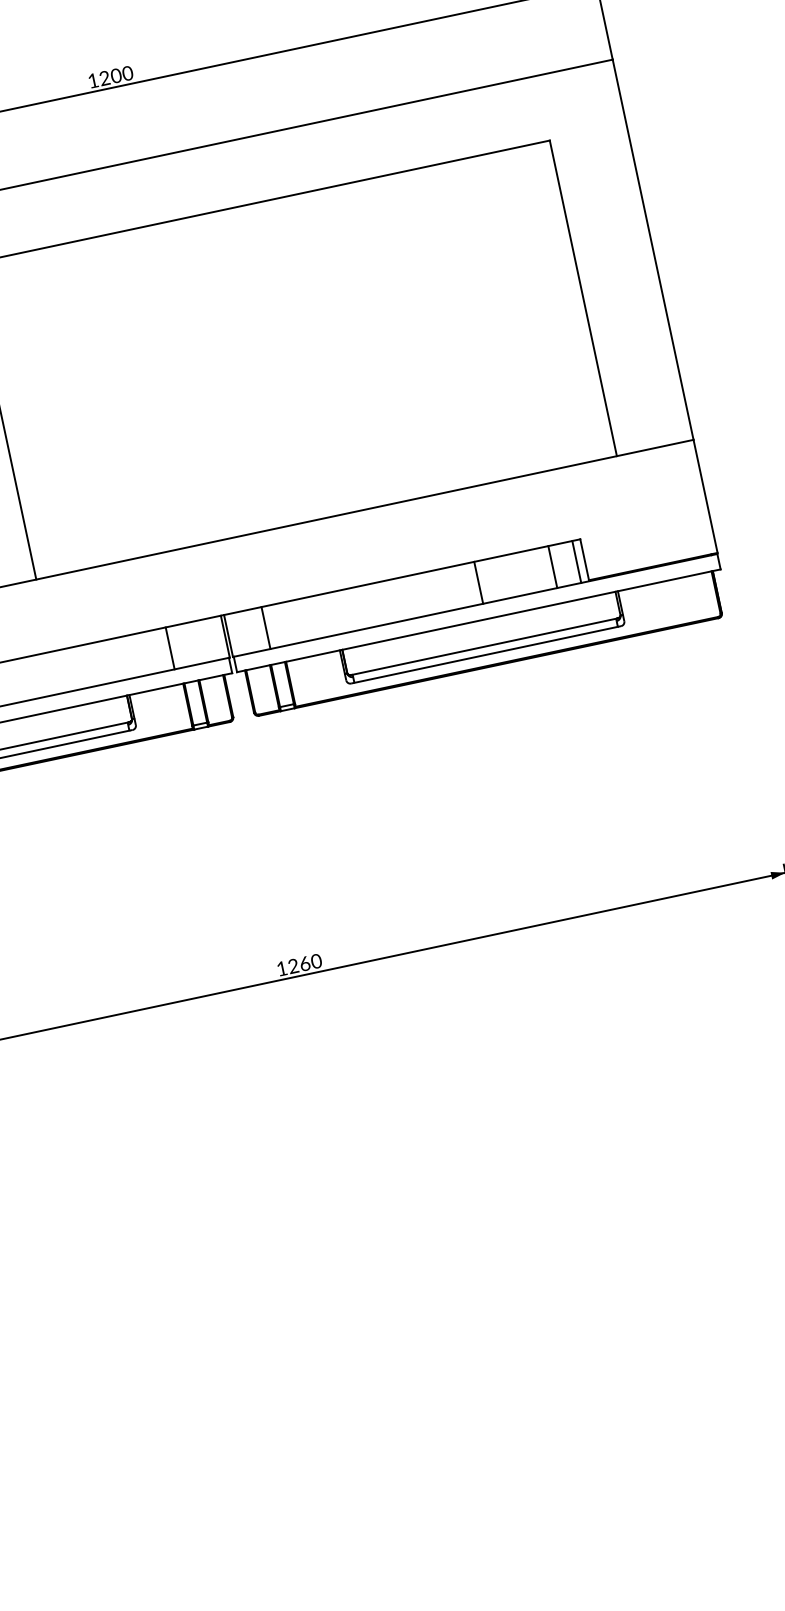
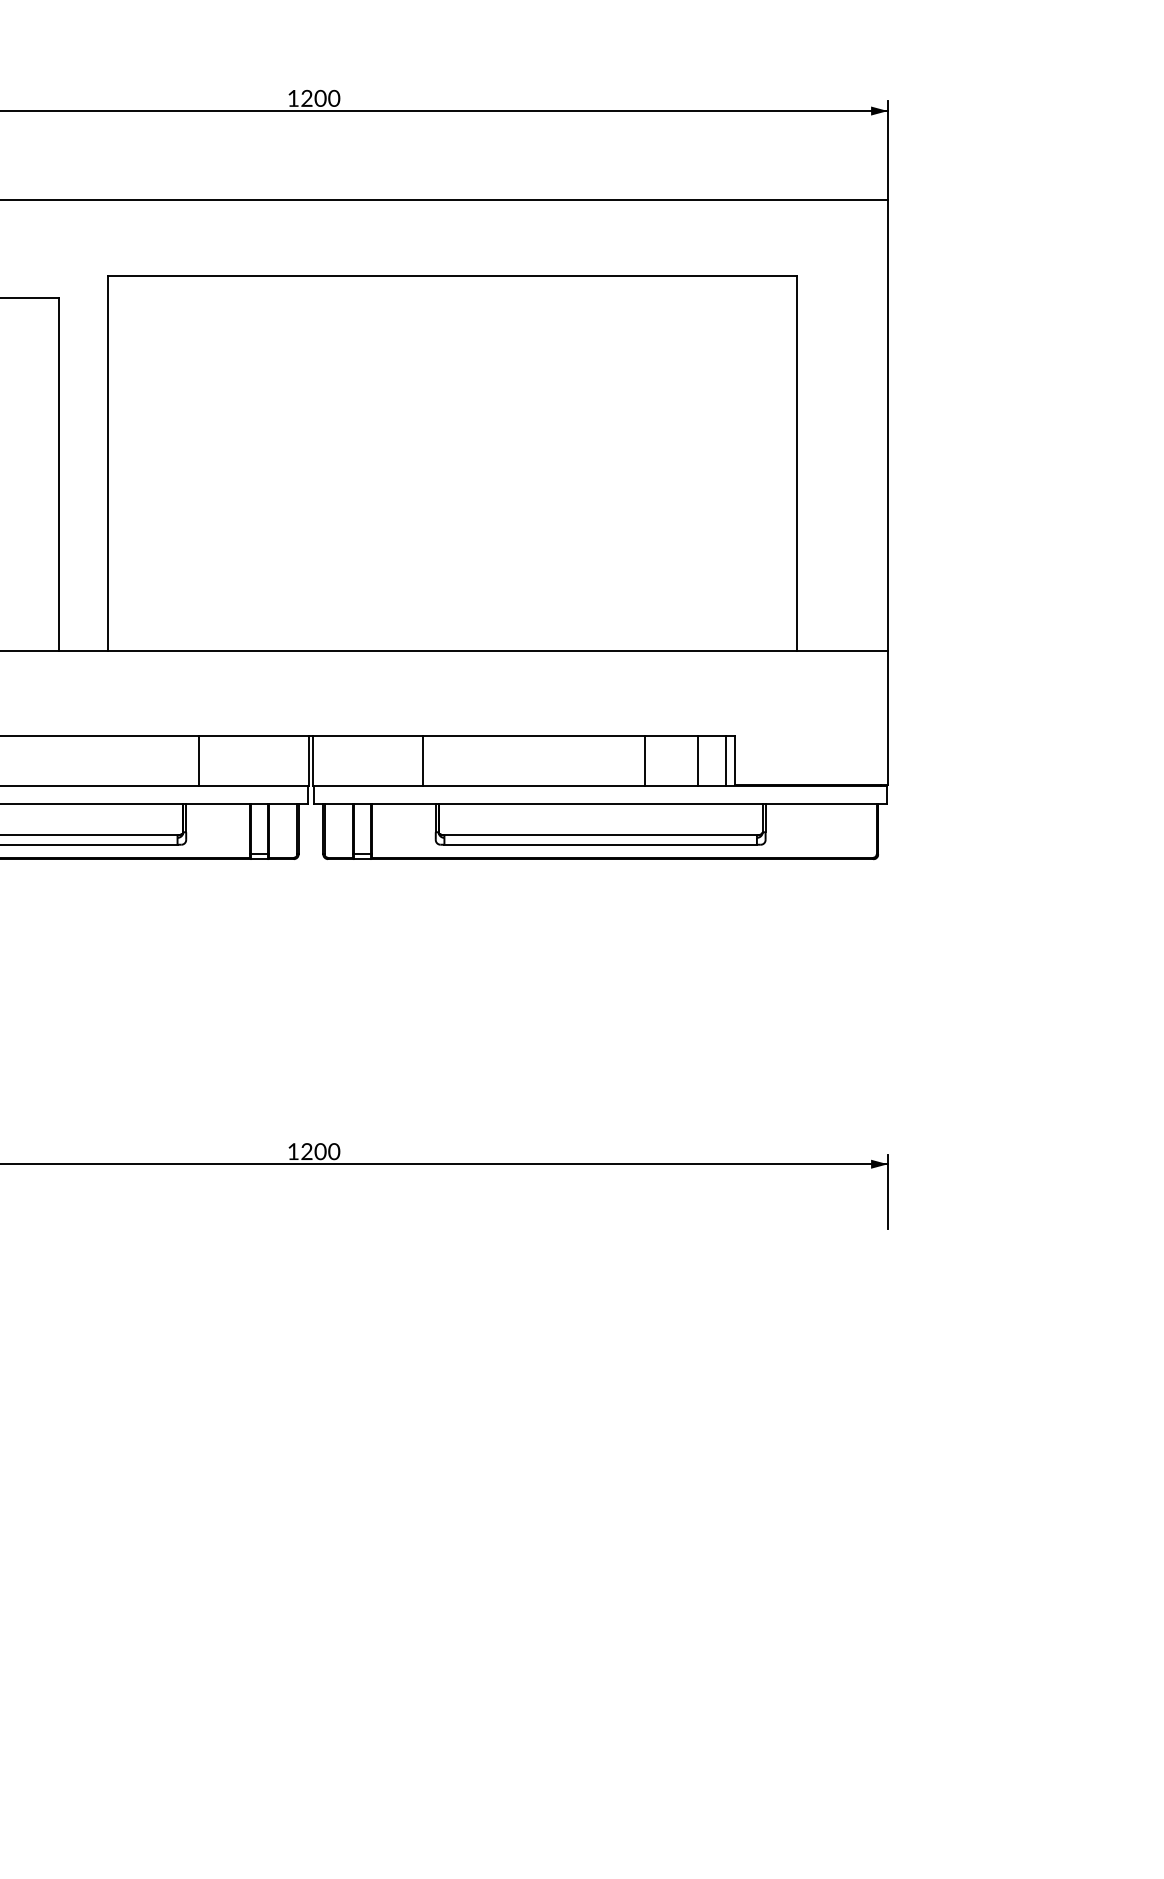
line: (478, 583) -> (644, 761), moved
line: (266, 628) -> (423, 761), moved
line: (170, 648) -> (198, 761), moved
text: (304, 963) -> (320, 1151), 1260 -> 1200

